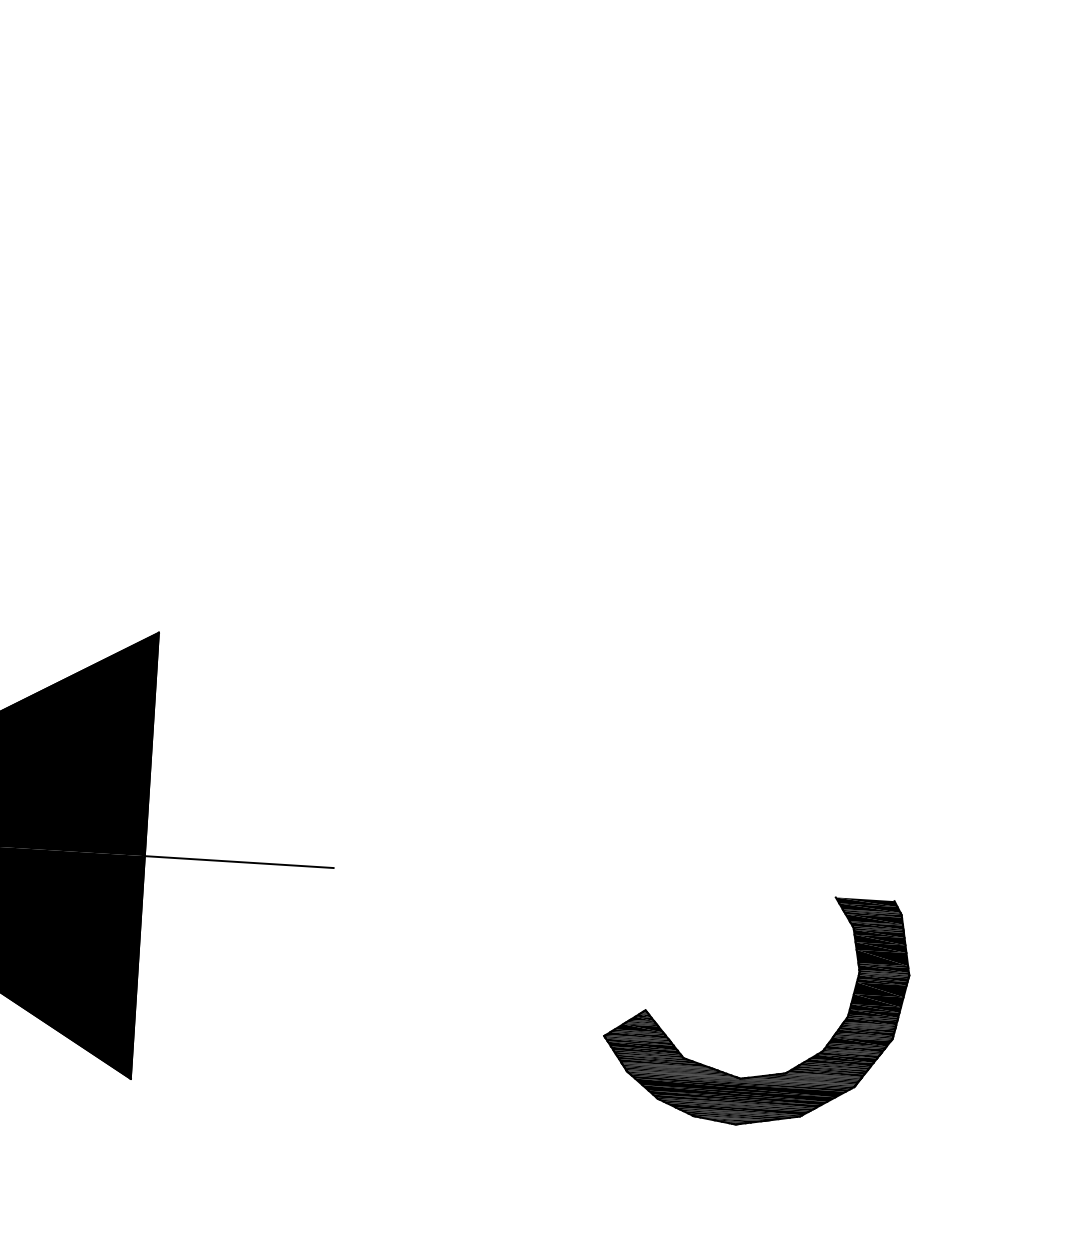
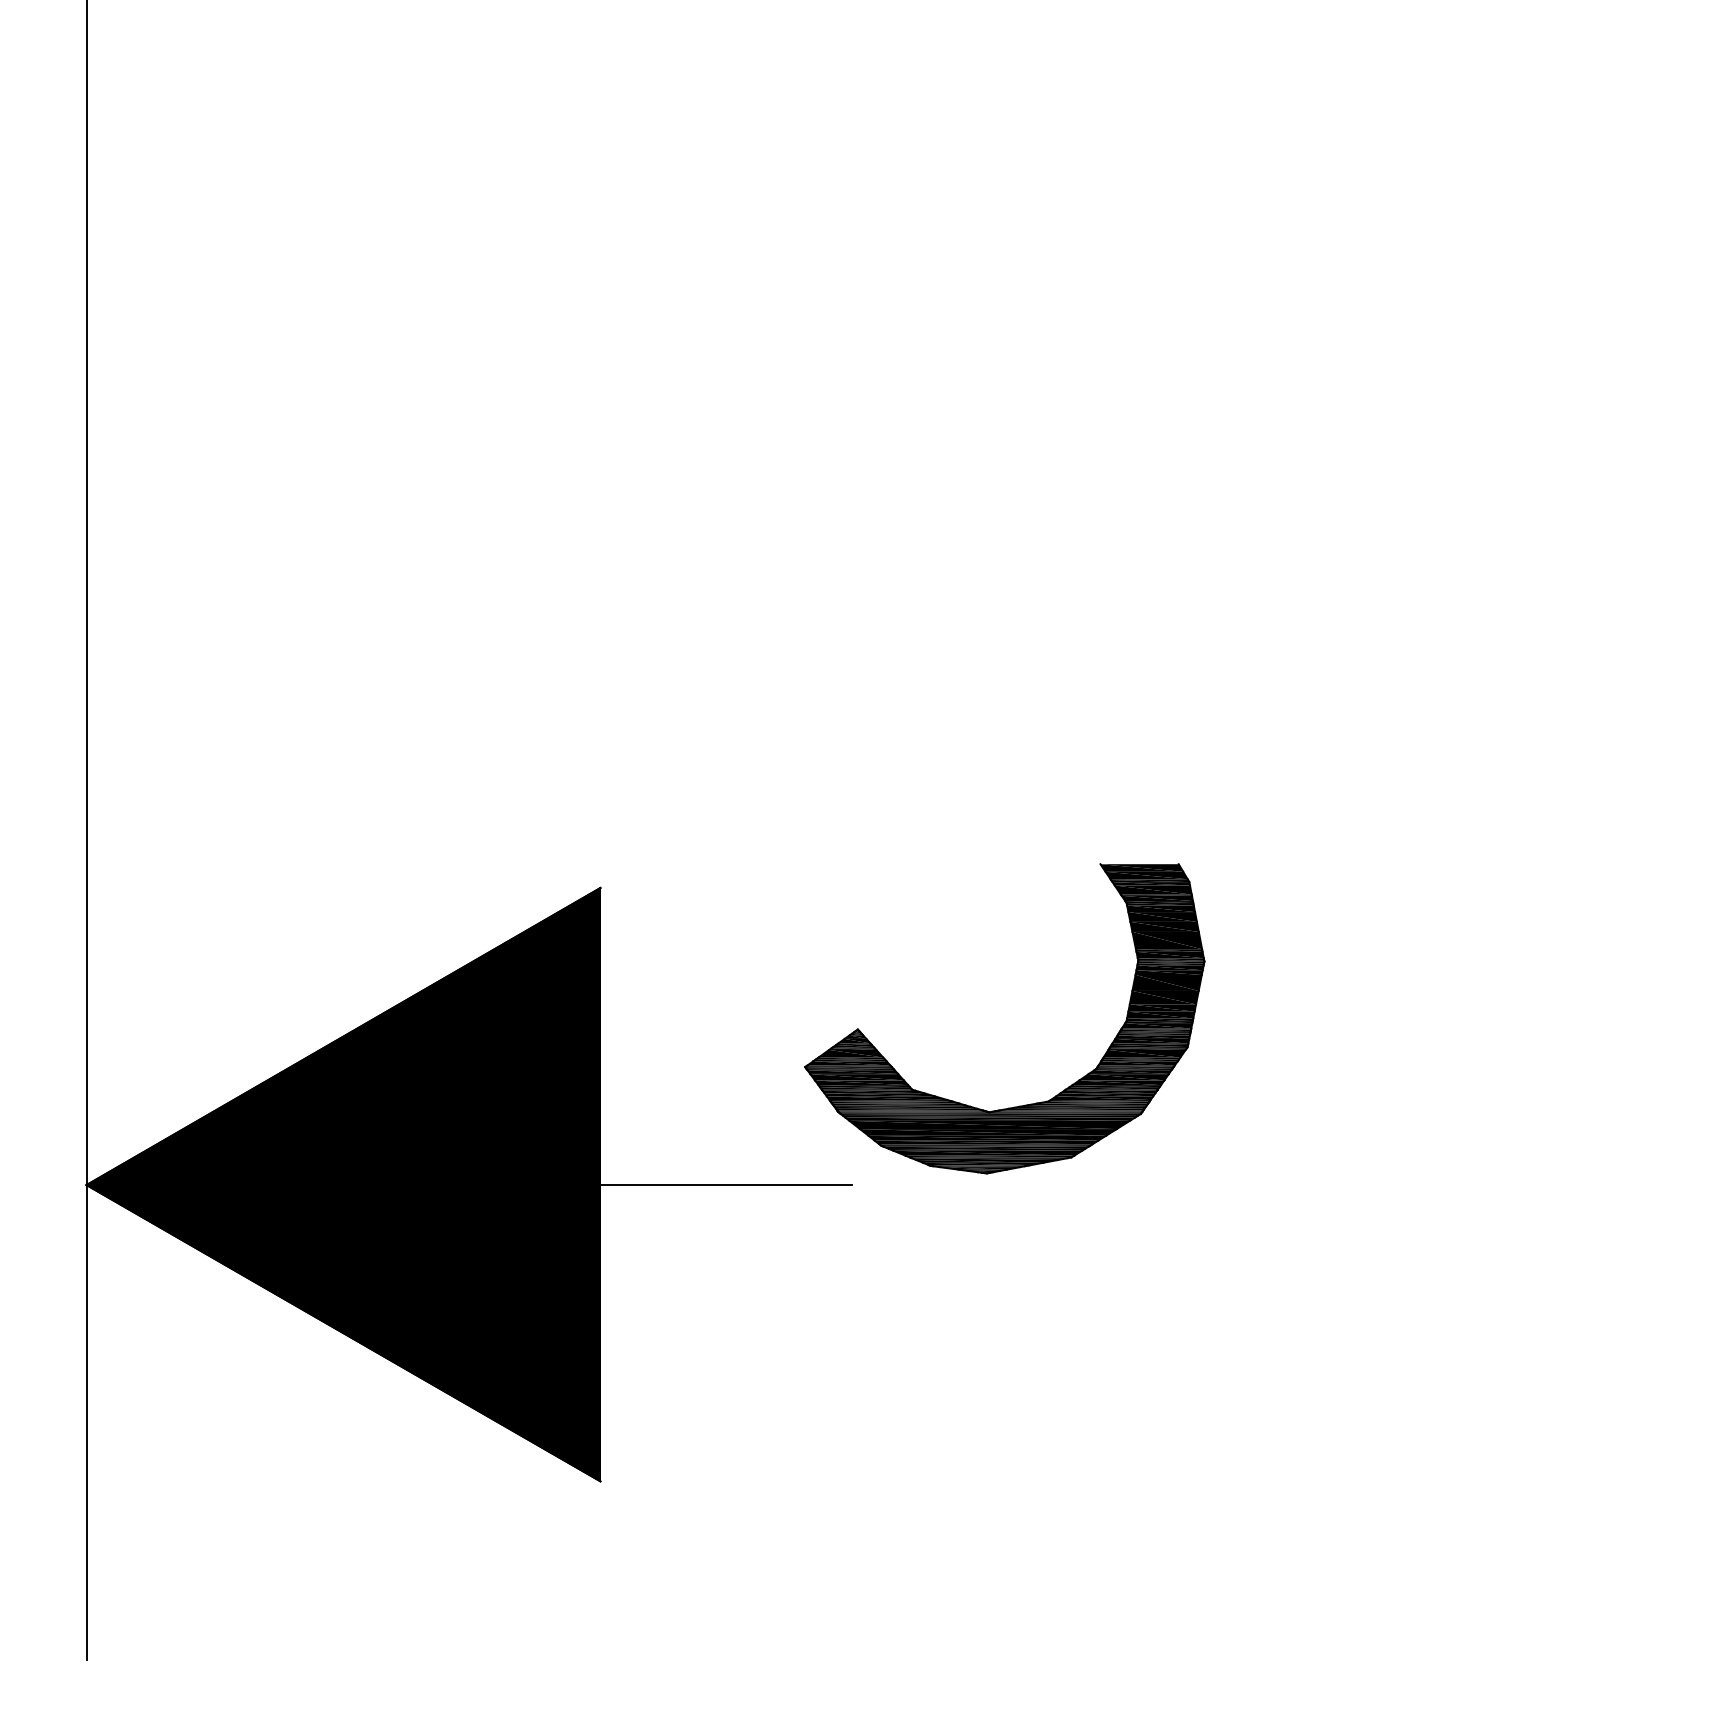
part: (763, 1075) -> (1019, 1105), moved

